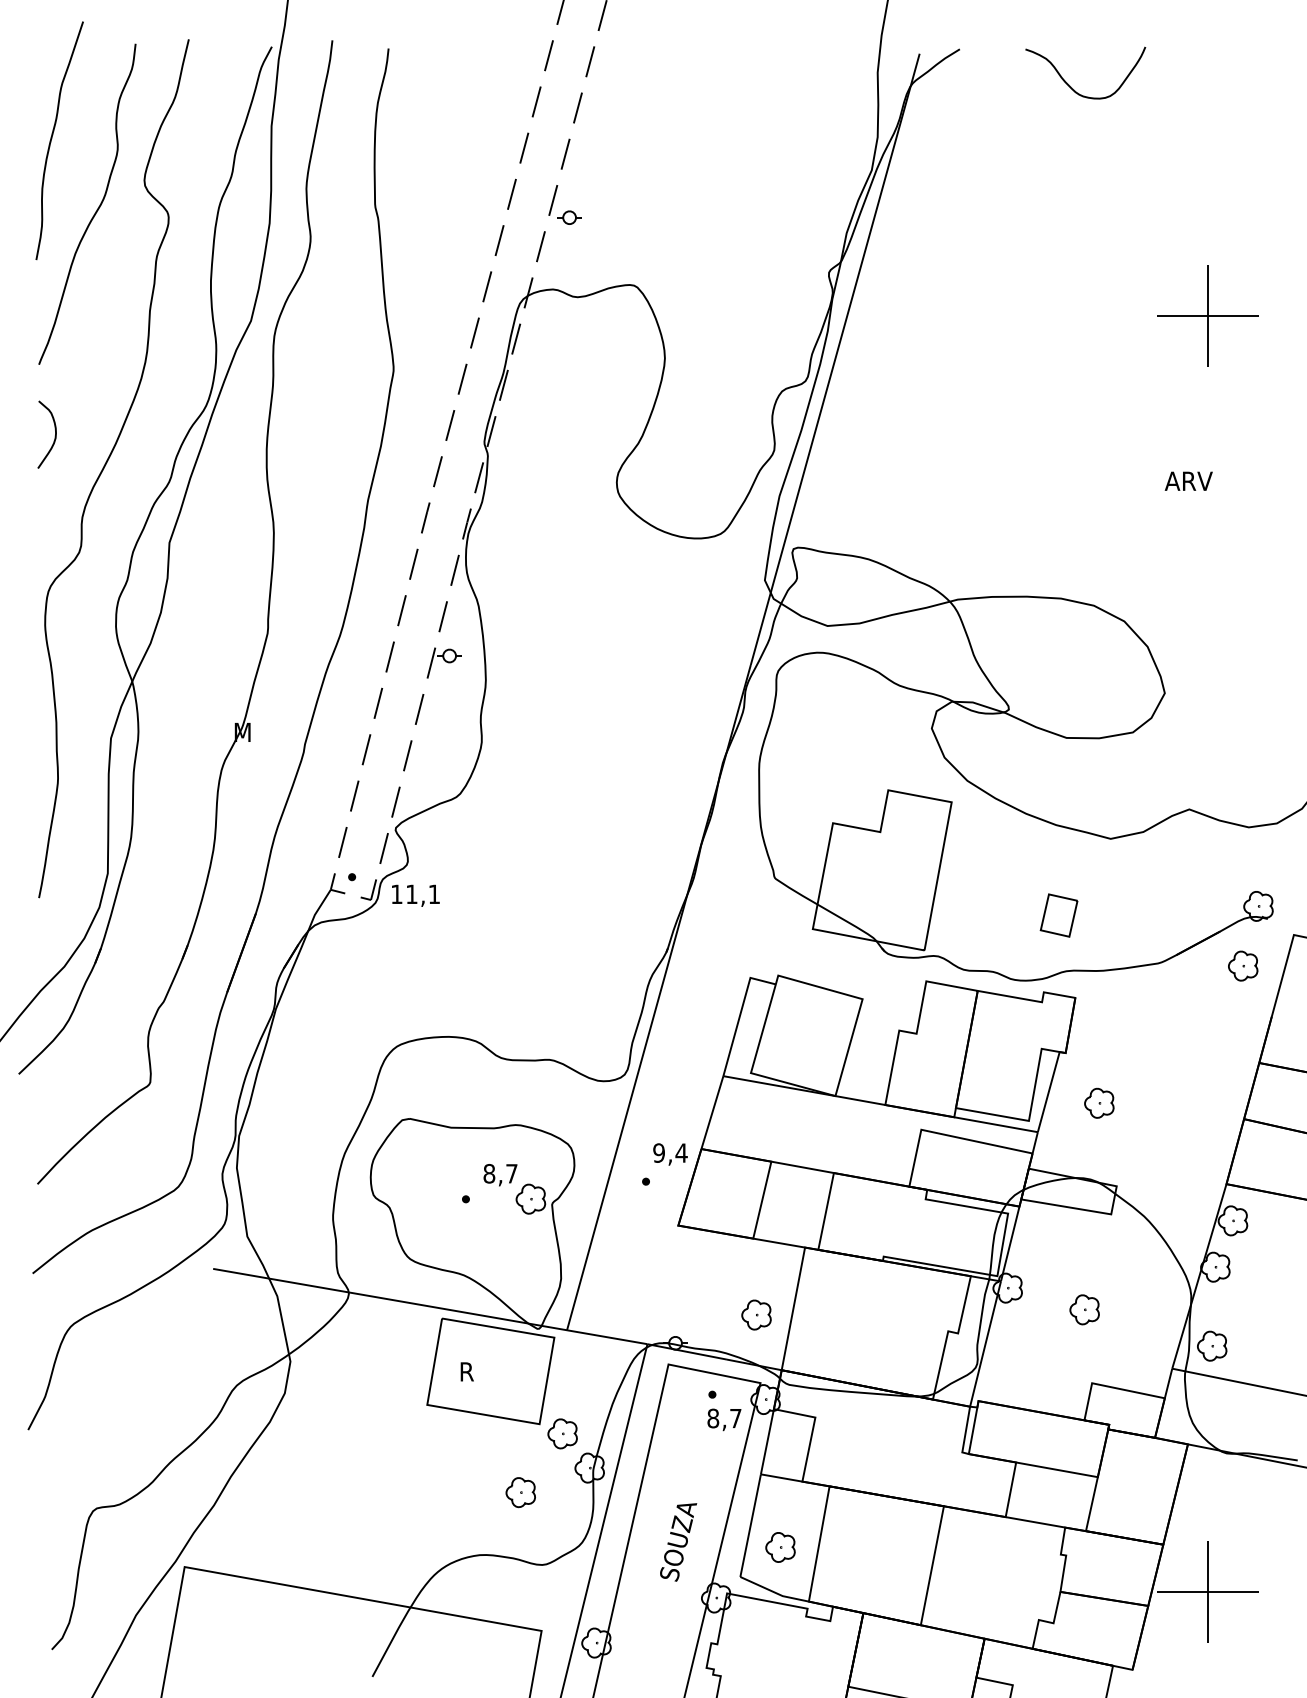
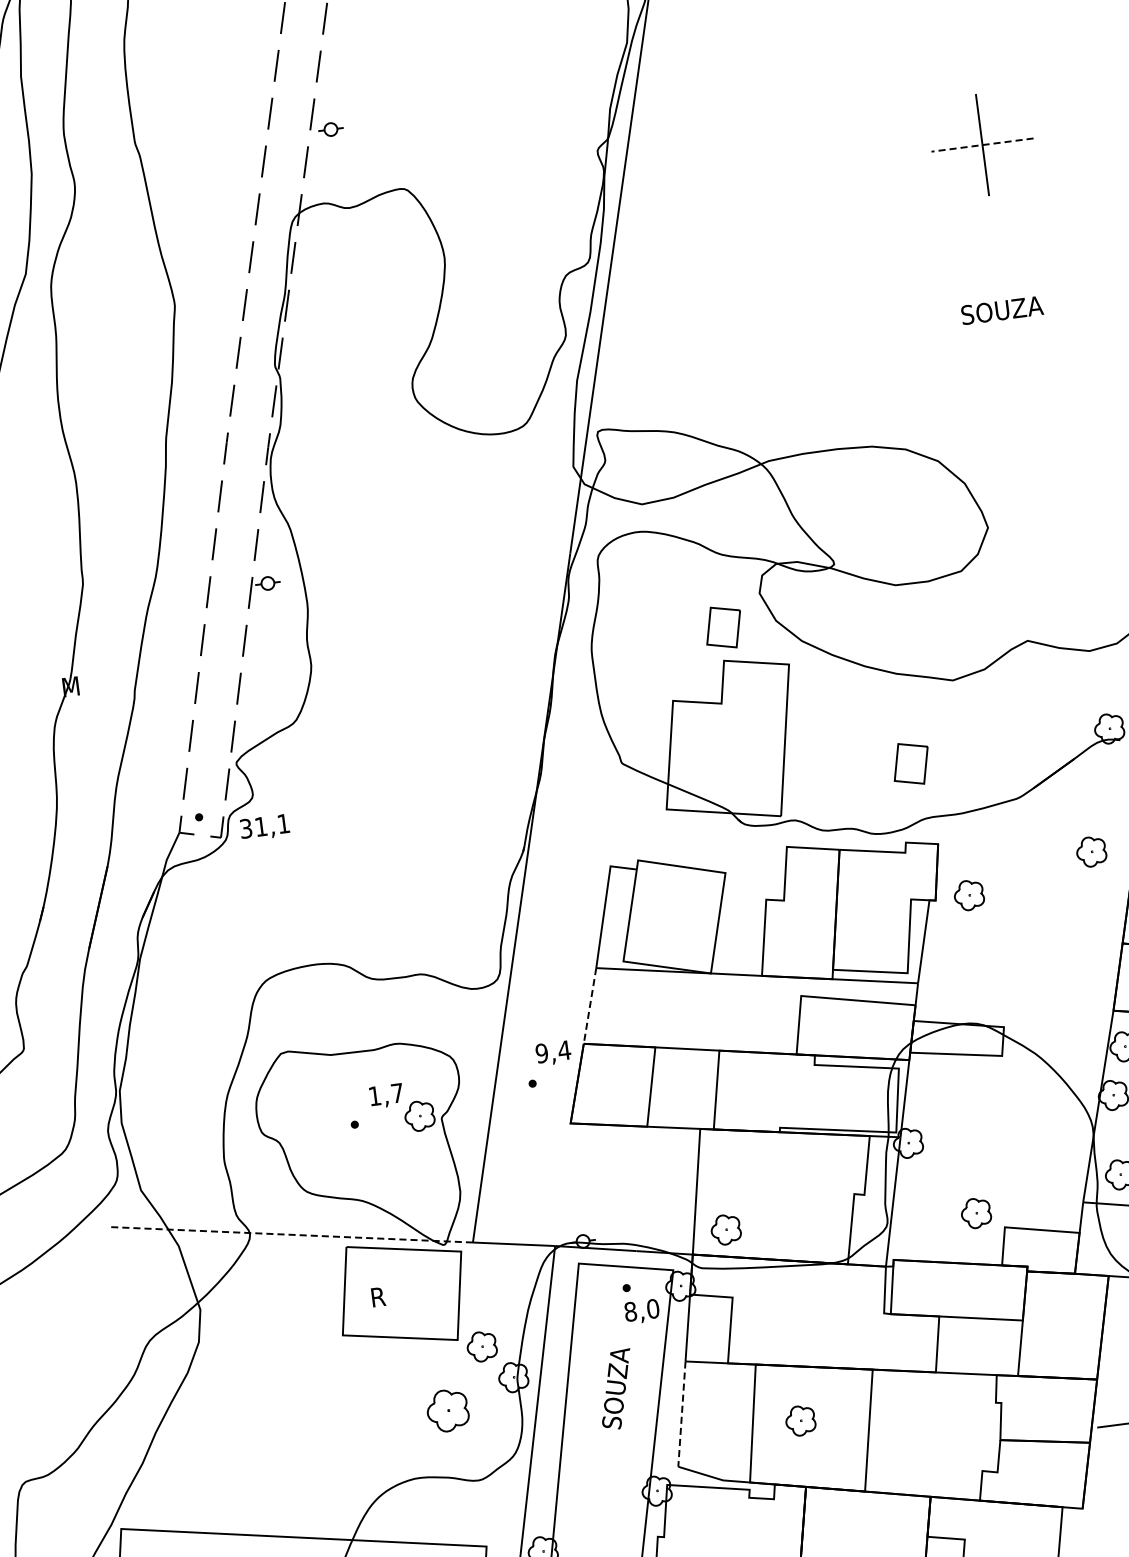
line: (1207, 316) -> (981, 145), solid -> dashed
text: (1205, 481) -> (1001, 310), ARV -> SOUZA
part: (891, 757) -> (723, 627), added
text: (396, 894) -> (245, 828), 11,1 -> 31,1
part: (1243, 965) -> (1091, 851), moved
part: (1099, 1102) -> (969, 894), moved
line: (712, 1113) -> (590, 1006), solid -> dashed
text: (489, 1173) -> (375, 1095), 8,7 -> 1,7
line: (388, 1299) -> (290, 1234), solid -> dashed
part: (1084, 1309) -> (976, 1213), moved
part: (756, 1314) -> (725, 1229), moved
text: (735, 1418) -> (652, 1308), 8,7 -> 8,0
part: (520, 1492) -> (447, 1410), size x1.4
line: (750, 1526) -> (681, 1414), solid -> dashed
text: (678, 1542) -> (616, 1389), moved
part: (780, 1547) -> (800, 1420), moved

